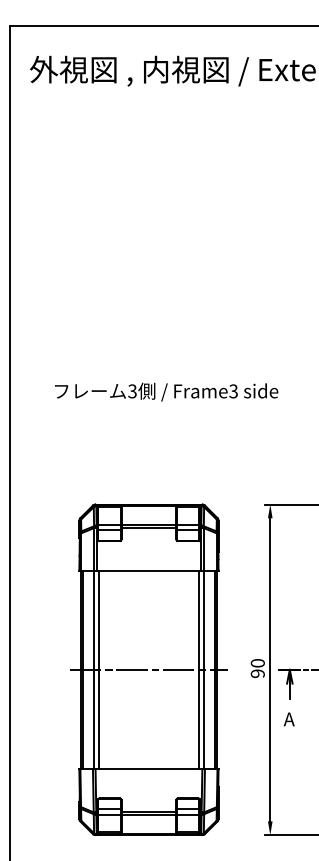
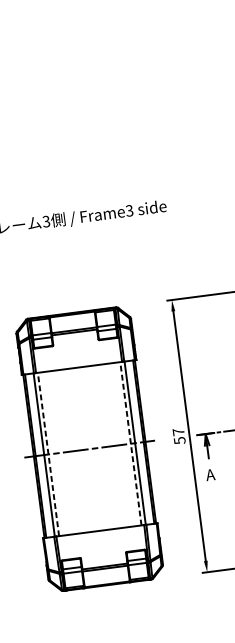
text: (257, 668) -> (178, 436), 90 -> 57
line: (98, 669) -> (48, 454), solid -> dashed
line: (199, 669) -> (131, 443), solid -> dashed

